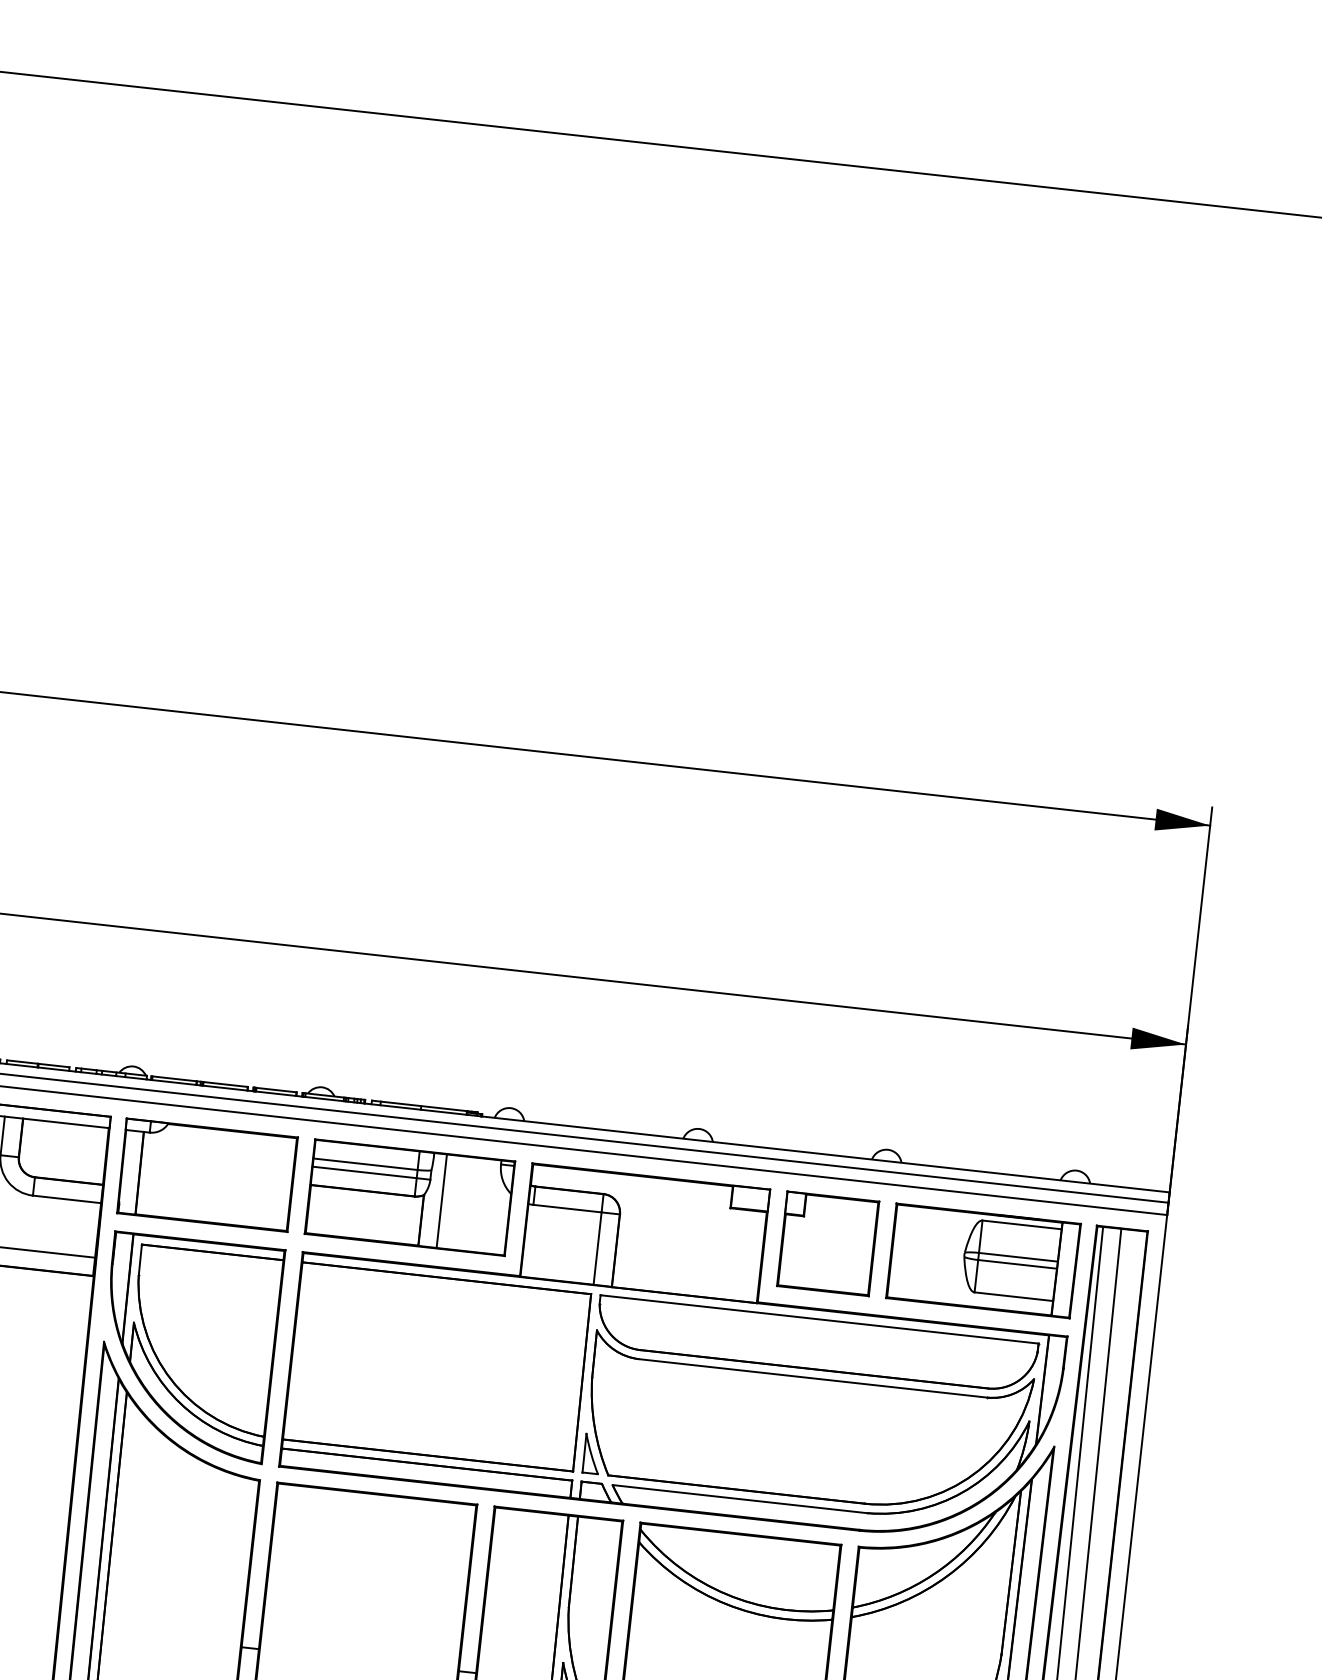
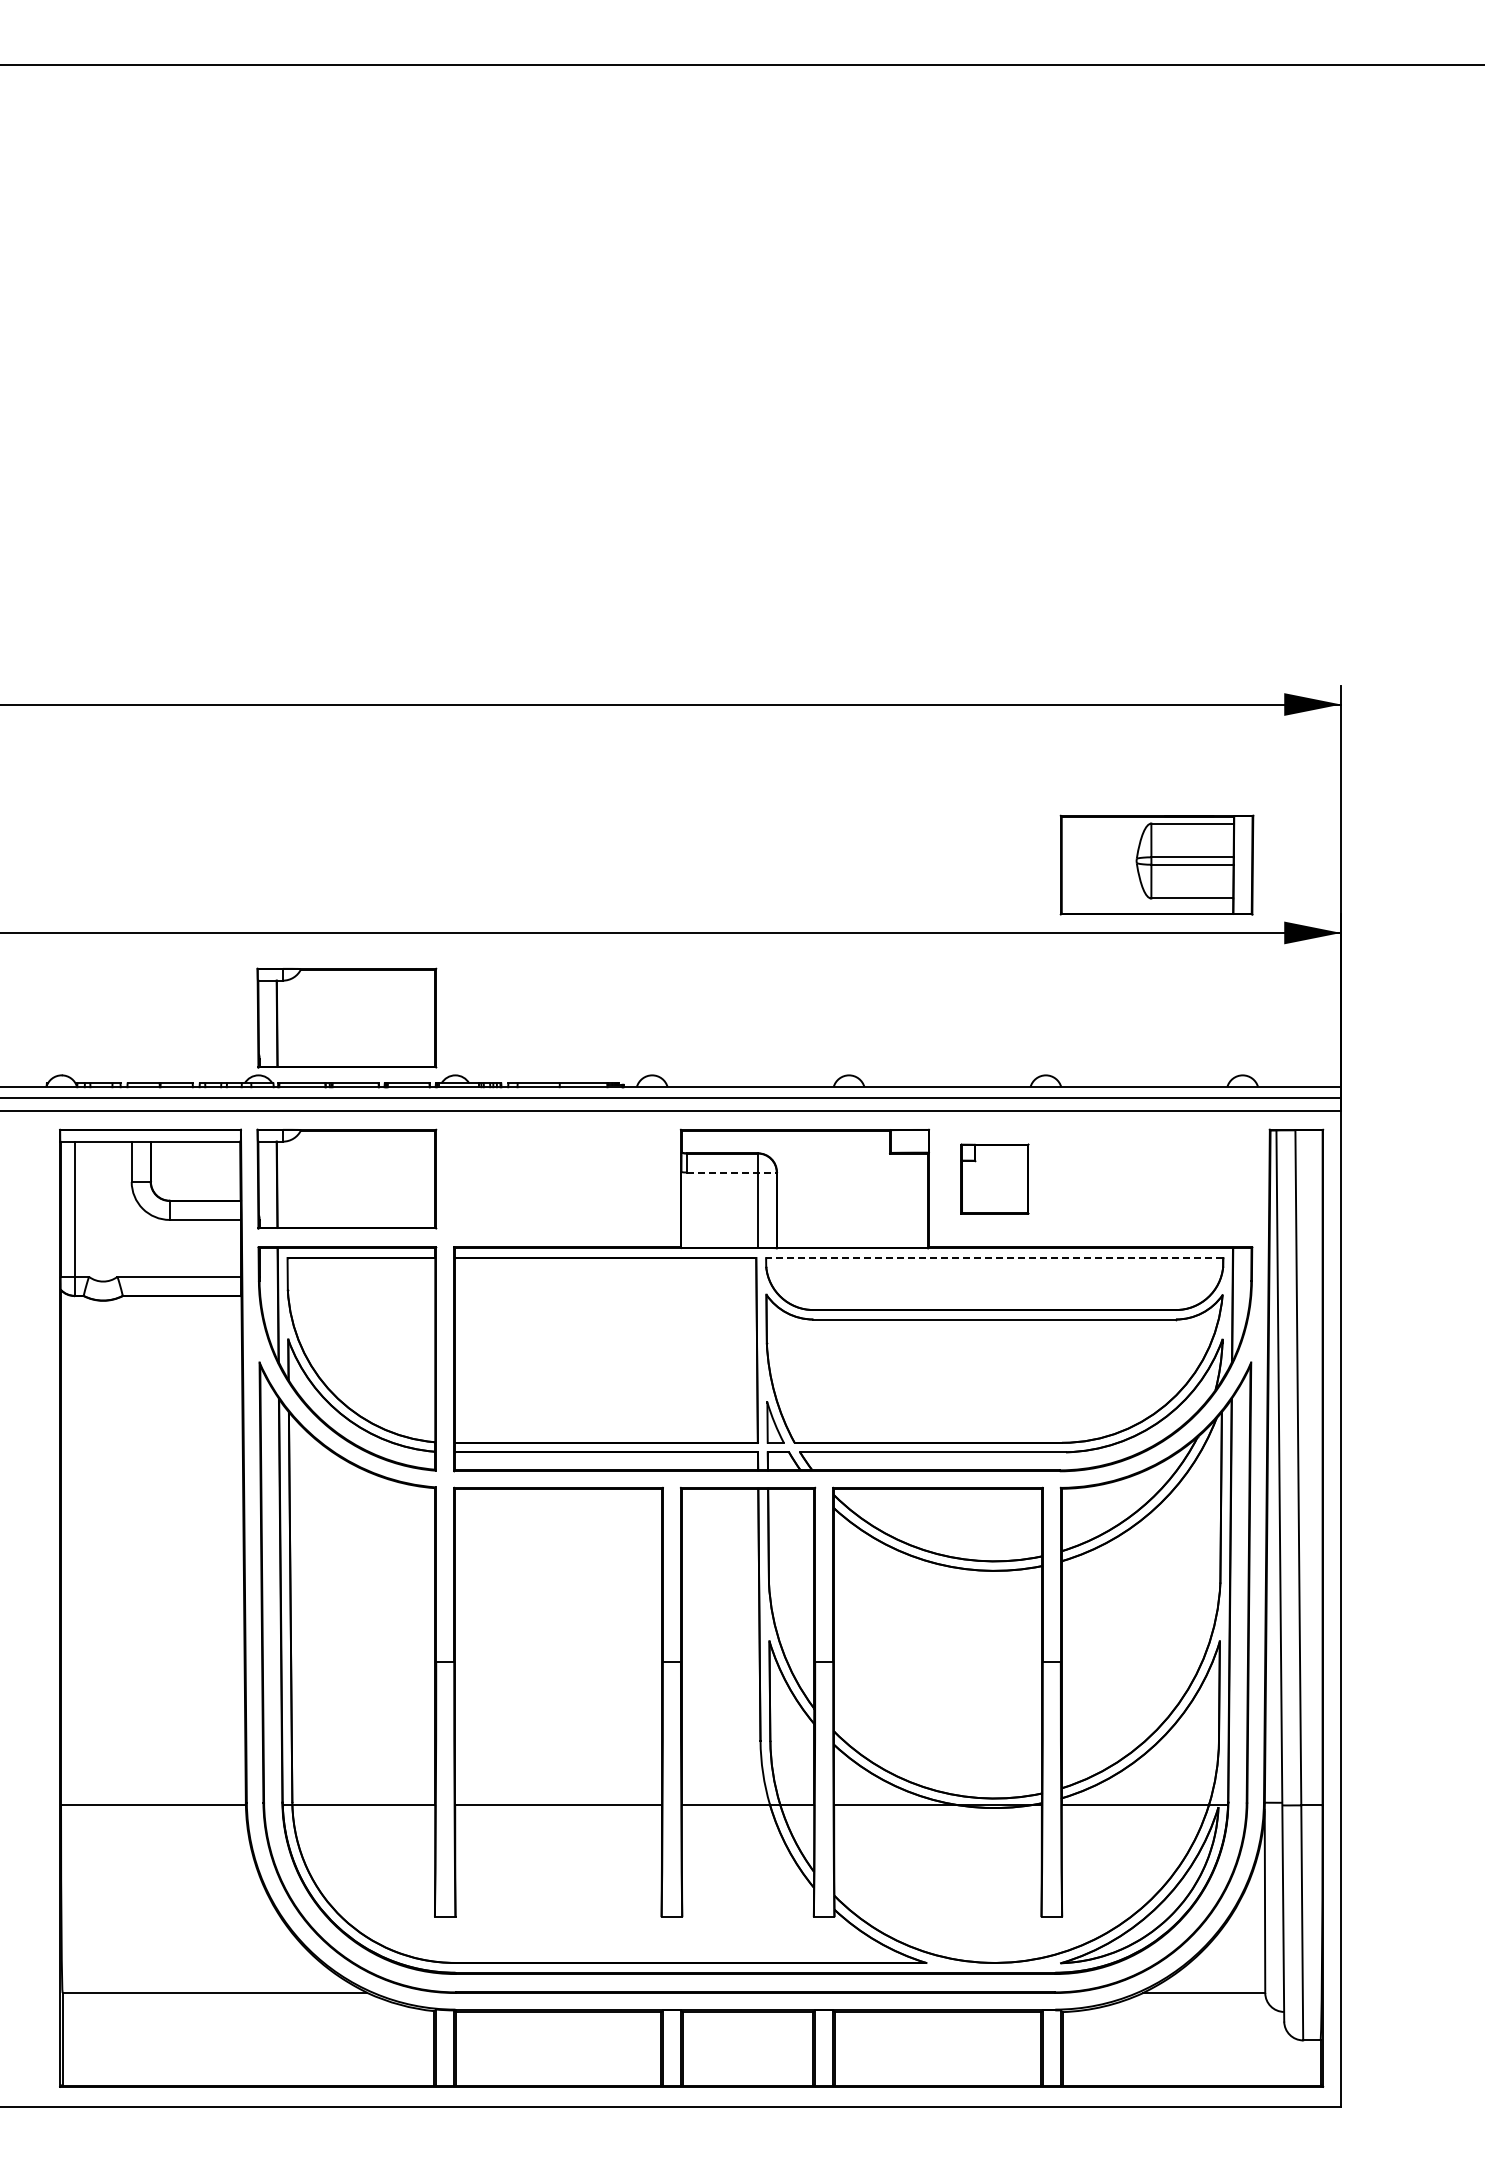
part: (223, 1020) -> (346, 1017), added
part: (409, 1197) -> (558, 1178), removed
line: (577, 1209) -> (732, 1172), solid -> dashed
part: (827, 1243) -> (994, 1178), size x0.7
part: (983, 1260) -> (1156, 864), moved
line: (819, 1319) -> (994, 1258), solid -> dashed

